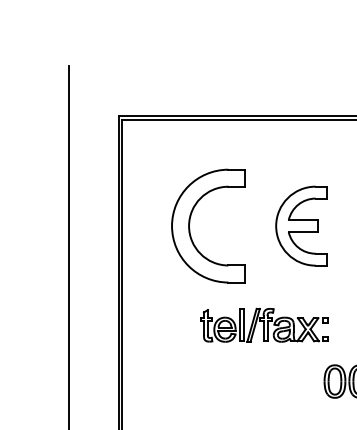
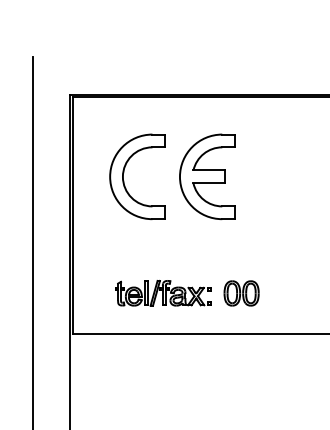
part: (301, 225) -> (207, 176), size x1.43
part: (264, 324) -> (163, 292), moved

